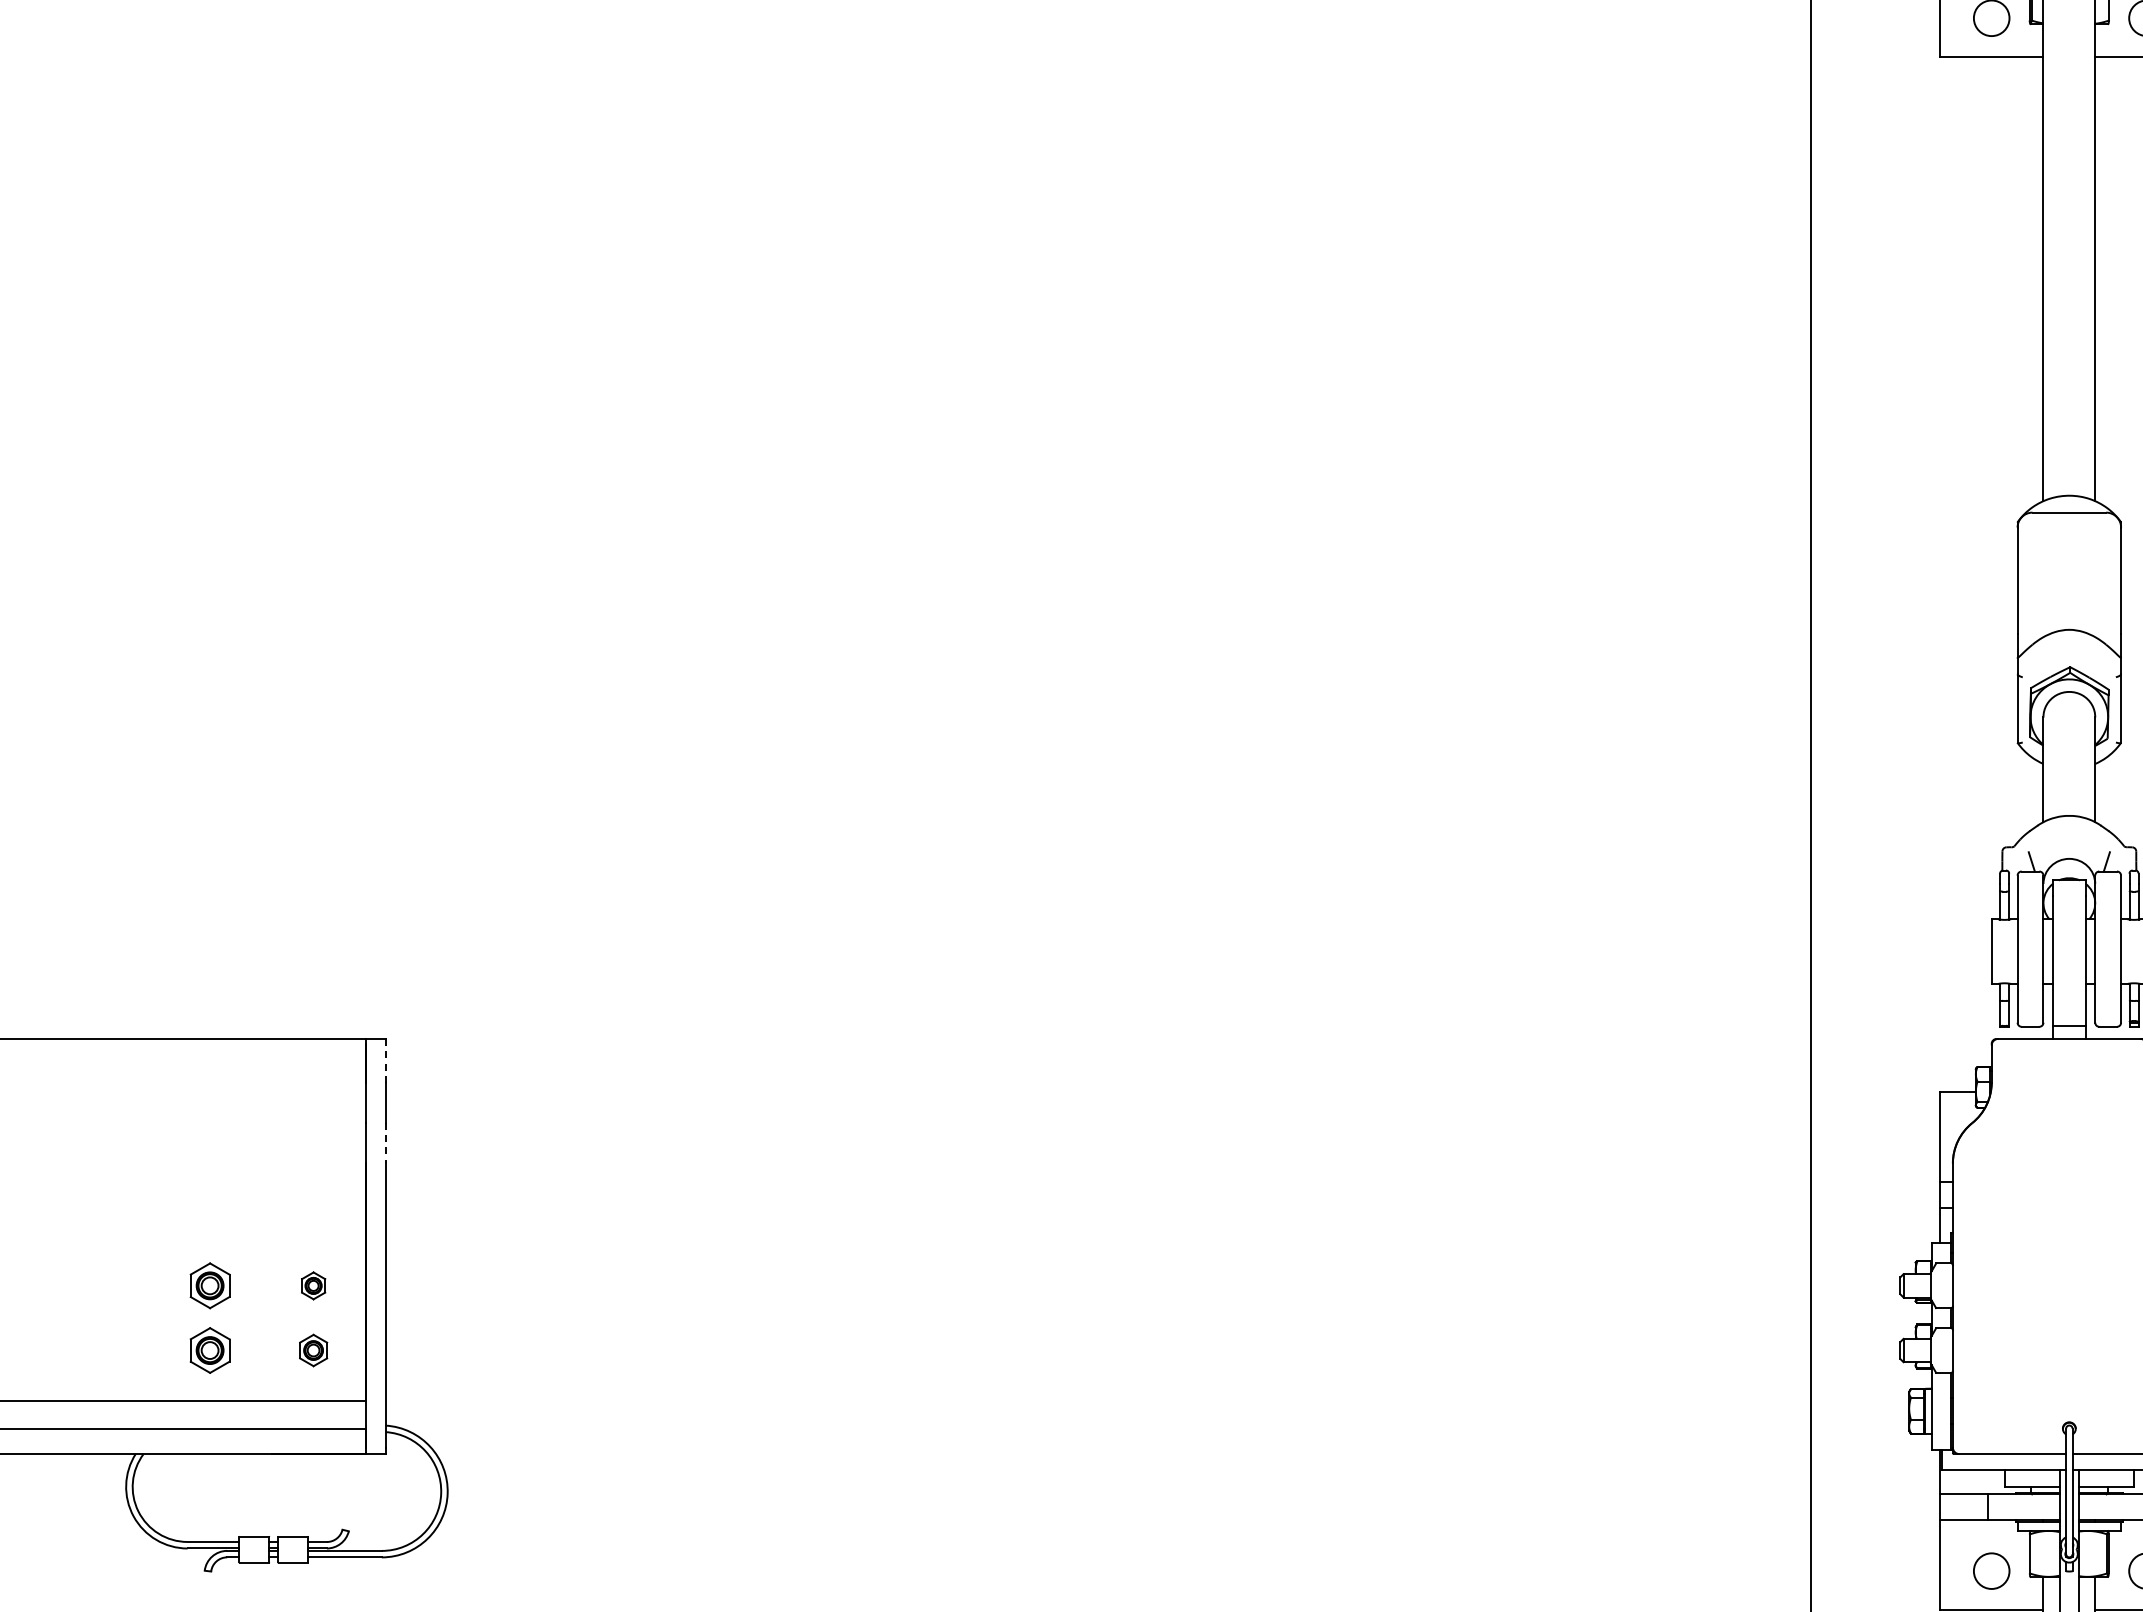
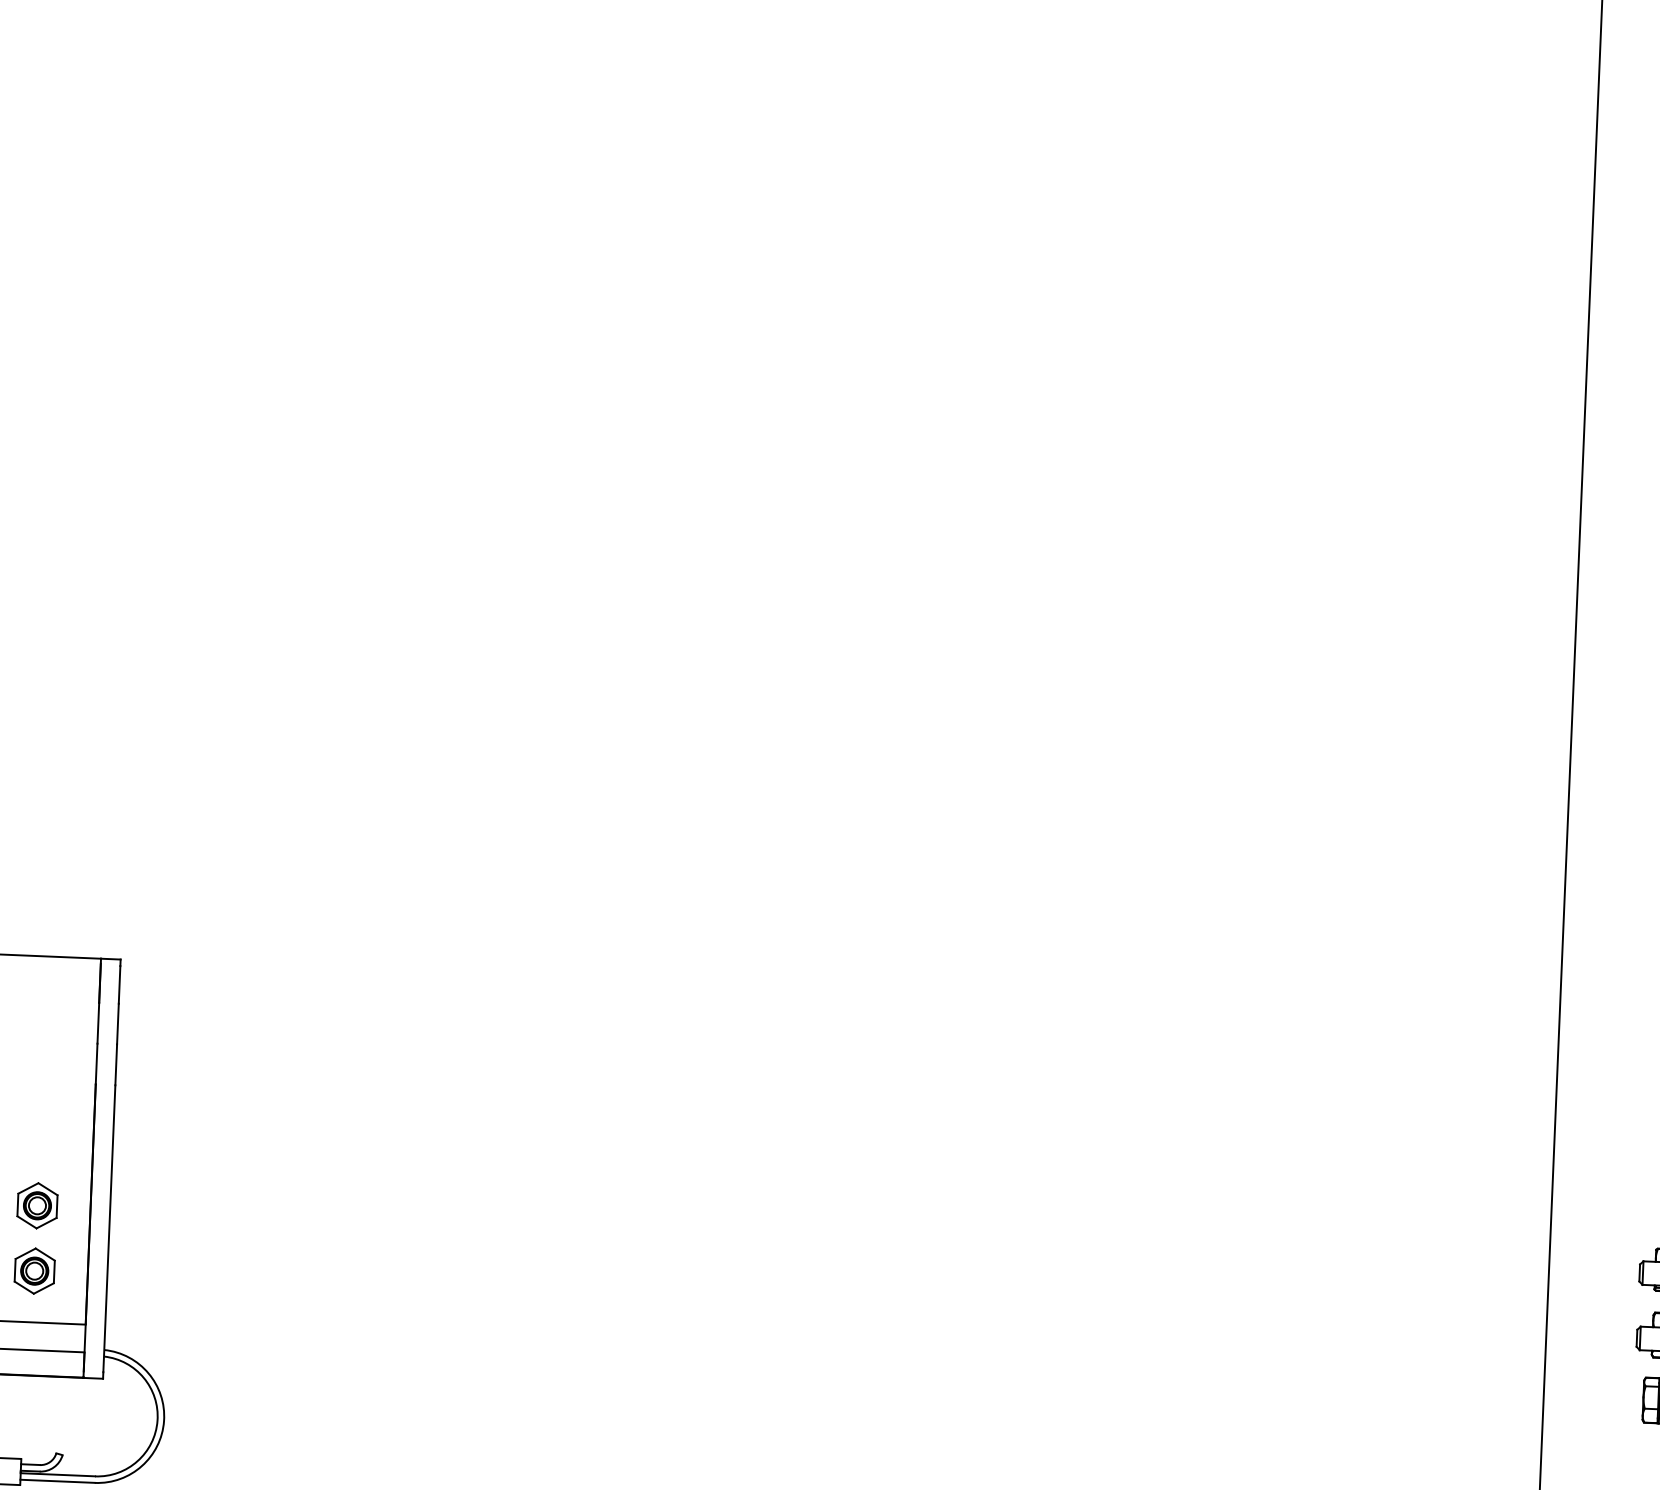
line: (385, 1064) -> (119, 985), dashed -> solid
line: (385, 1143) -> (116, 1065), dashed -> solid
part: (313, 1285) -> (37, 1205), size x1.67
part: (313, 1350) -> (34, 1271), size x1.43

